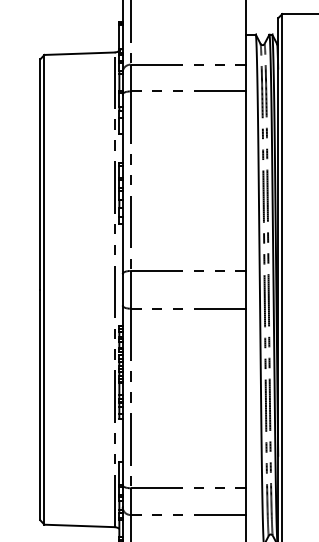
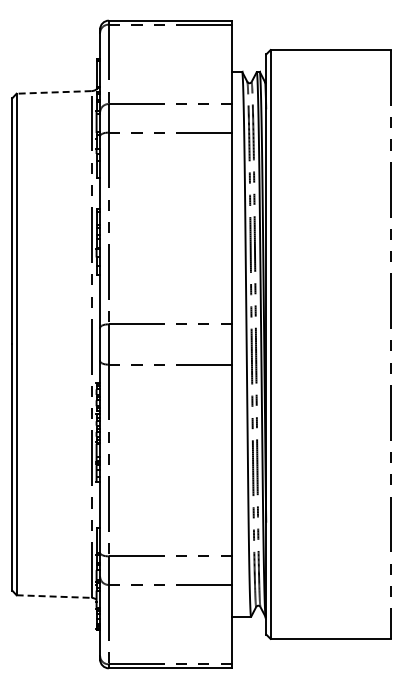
line: (79, 53) -> (54, 92), solid -> dashed
line: (79, 525) -> (54, 596), solid -> dashed

